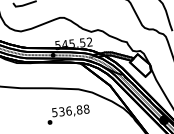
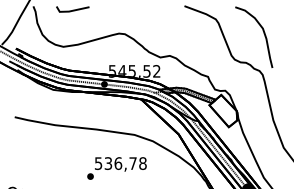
text: (79, 109) -> (132, 163), 536,88 -> 536,78

